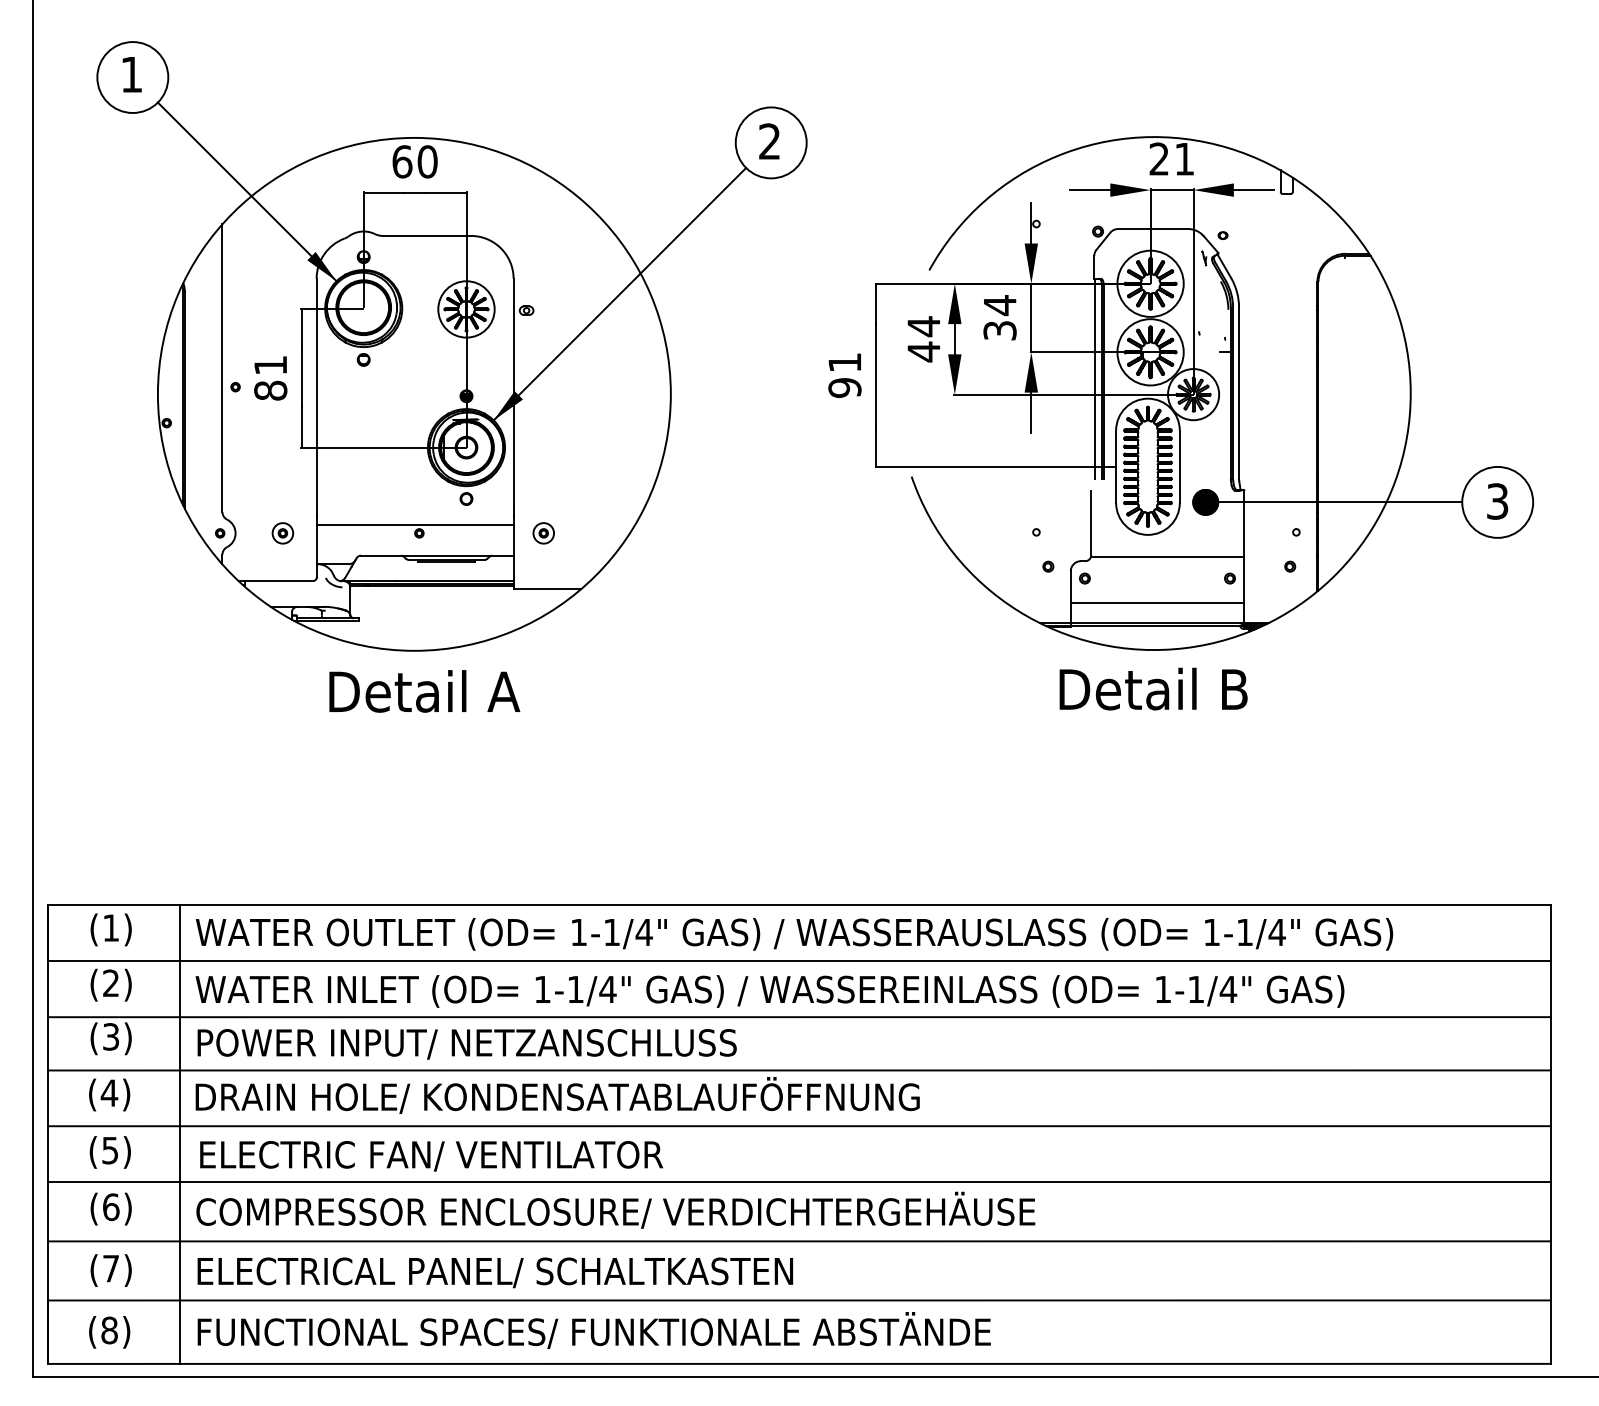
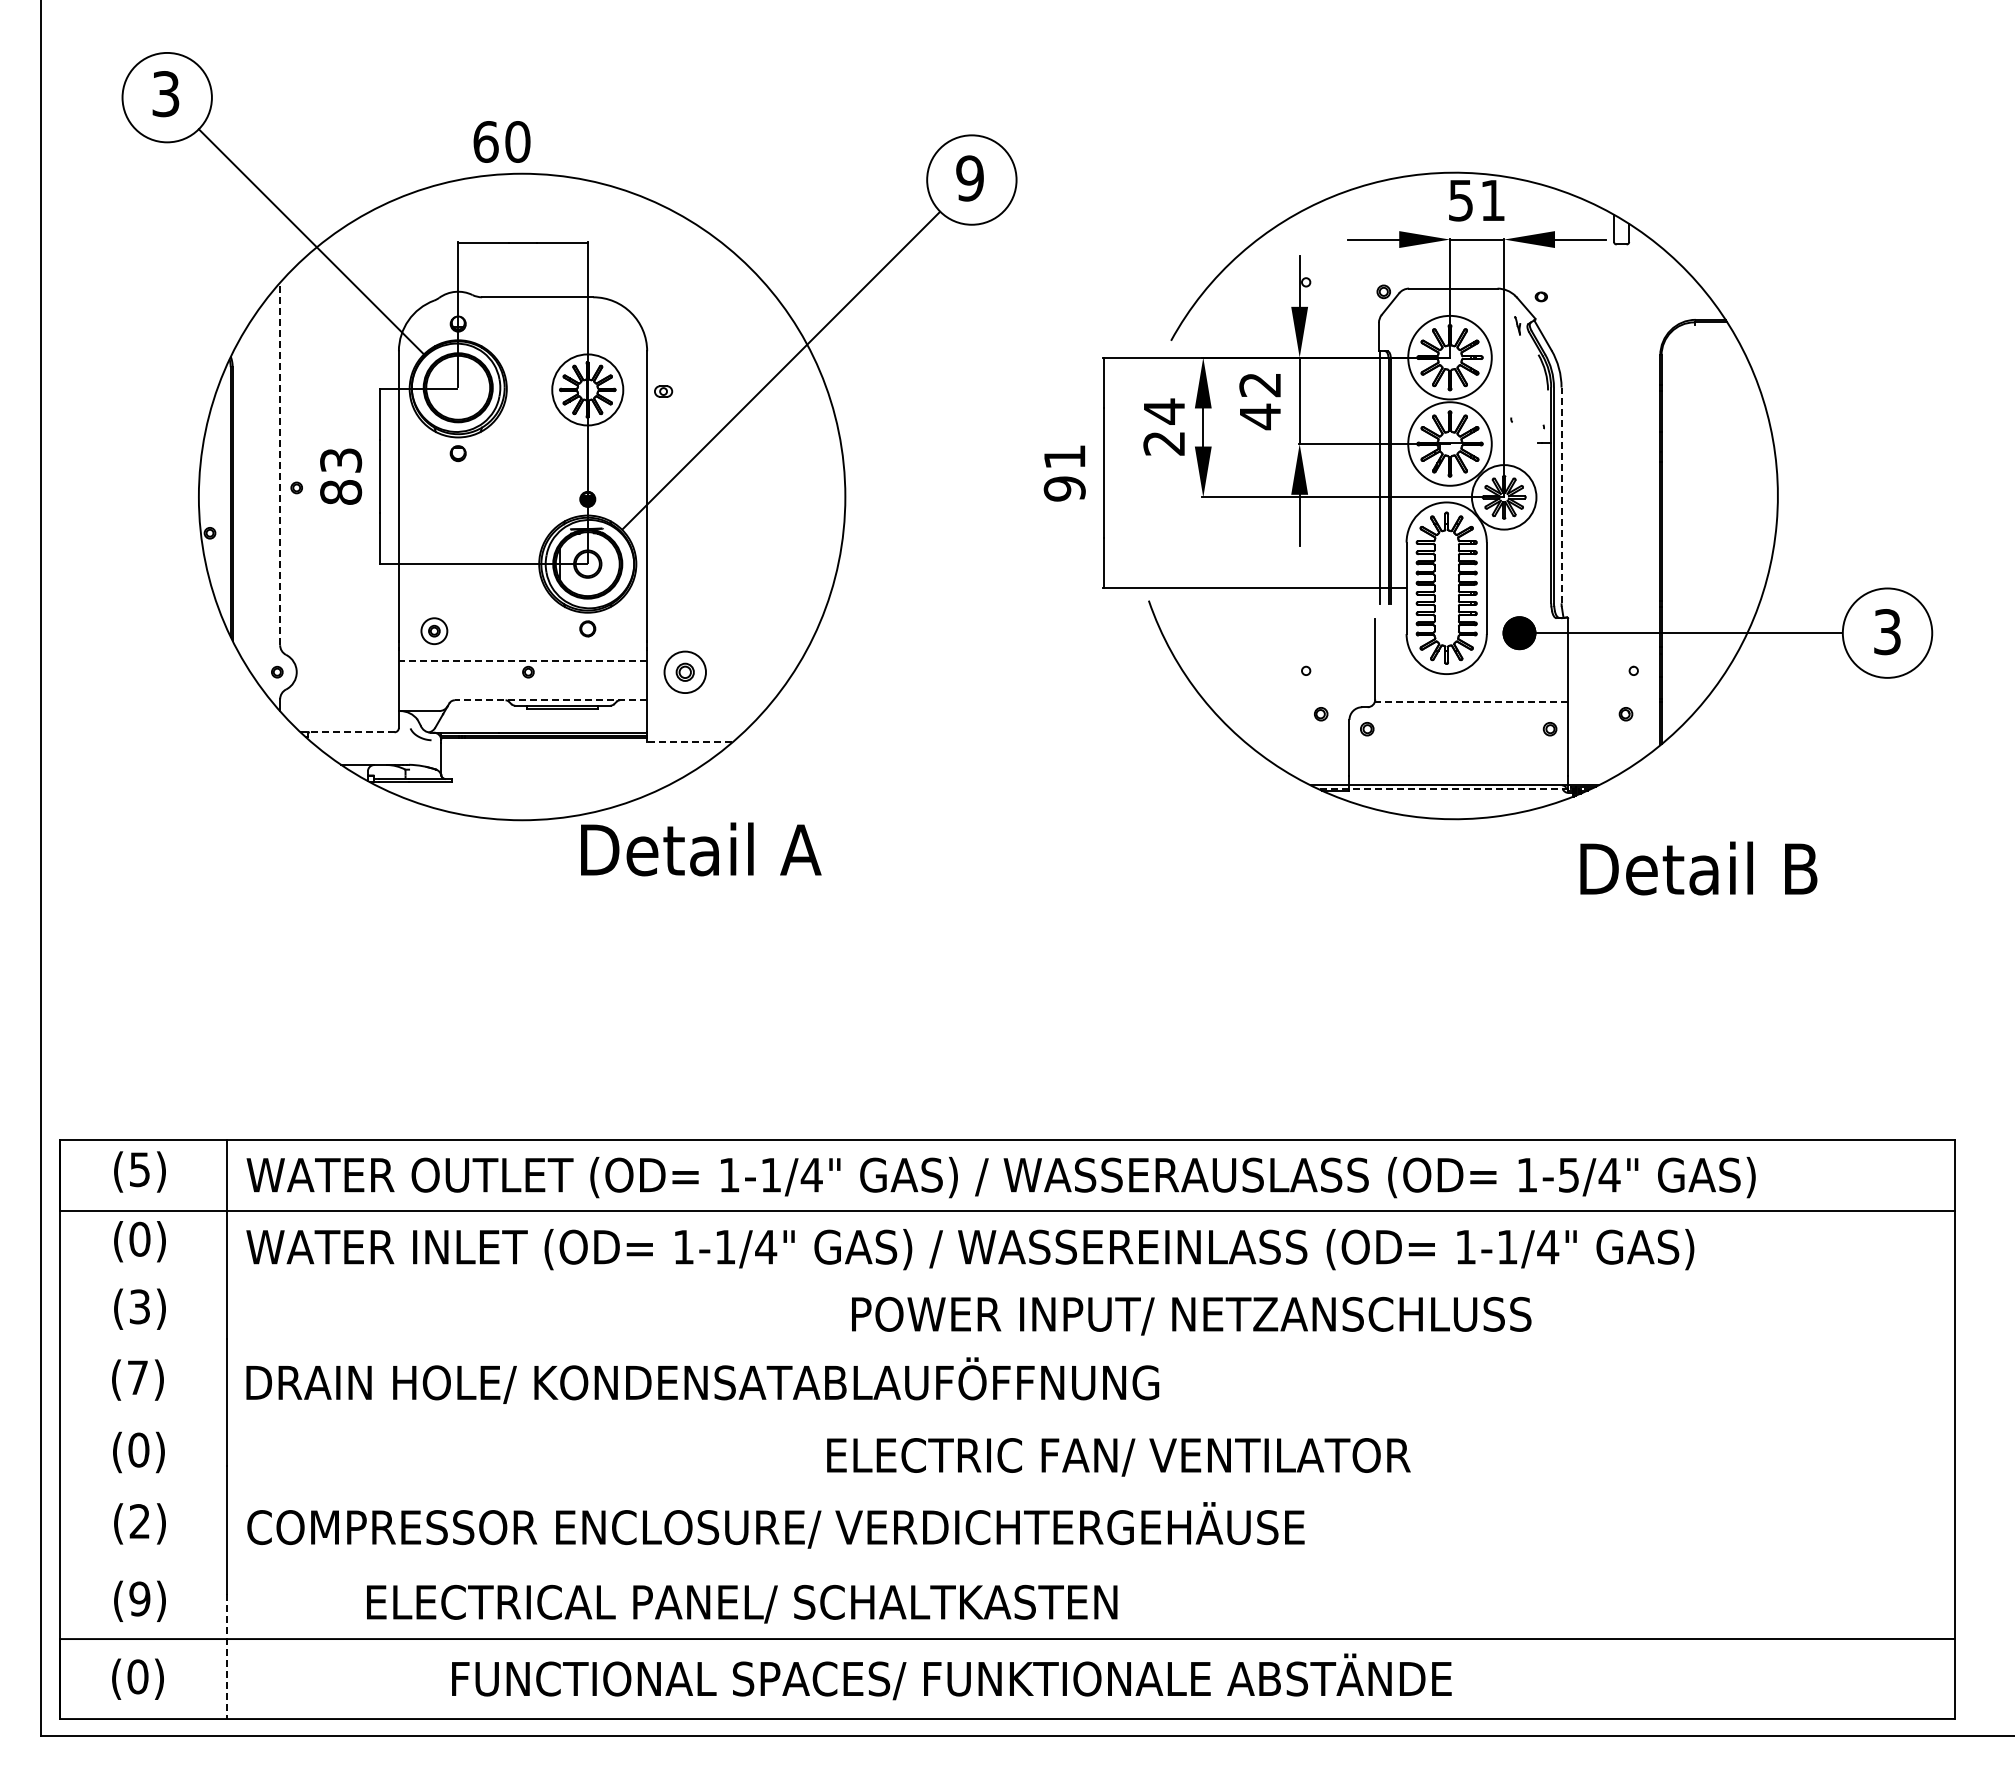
text: (131, 75) -> (165, 94), 1 -> 3
text: (769, 141) -> (969, 178), 2 -> 9
text: (1158, 159) -> (1460, 200), 21 -> 51
text: (414, 161) -> (501, 141), moved
fill: (321, 266) -> (405, 335), removed
text: (1000, 317) -> (1260, 400), 34 -> 42
text: (923, 351) -> (1163, 443), 44 -> 24
text: (271, 365) -> (341, 460), 81 -> 83
line: (222, 367) -> (280, 463), solid -> dashed
line: (1239, 393) -> (1561, 495), solid -> dashed
fill: (508, 405) -> (640, 510), removed
line: (414, 524) -> (522, 661), solid -> dashed
part: (282, 532) -> (434, 630), moved
part: (543, 532) -> (684, 671), size x1.6
line: (436, 555) -> (550, 700), solid -> dashed
line: (1167, 556) -> (1471, 701), solid -> dashed
line: (276, 581) -> (348, 732), solid -> dashed
line: (547, 589) -> (689, 742), solid -> dashed
line: (1157, 602) -> (1458, 759), removed
line: (1154, 626) -> (1454, 789), solid -> dashed
text: (1153, 689) -> (1698, 868), moved
text: (425, 691) -> (701, 849), moved
text: (110, 927) -> (139, 1169), (1) -> (5)
text: (1244, 932) -> (1568, 1175), 1-1/4" -> 1-5/4"
text: (110, 982) -> (139, 1238), (2) -> (0)
line: (799, 1016) -> (1007, 1281), removed
text: (467, 1043) -> (1191, 1315), moved
line: (799, 1070) -> (1007, 1349), removed
text: (109, 1092) -> (137, 1377), (4) -> (7)
line: (799, 1126) -> (1007, 1419), removed
text: (110, 1150) -> (138, 1449), (5) -> (0)
text: (431, 1156) -> (1118, 1457), moved
line: (799, 1181) -> (1007, 1489), removed
text: (110, 1207) -> (139, 1521), (6) -> (2)
line: (799, 1241) -> (1007, 1564), removed
text: (110, 1268) -> (139, 1598), (7) -> (9)
text: (495, 1272) -> (742, 1603), moved
line: (179, 1314) -> (226, 1656), solid -> dashed
text: (109, 1330) -> (137, 1676), (8) -> (0)
text: (594, 1330) -> (951, 1676), moved

